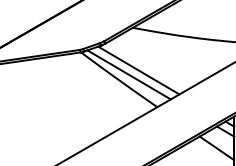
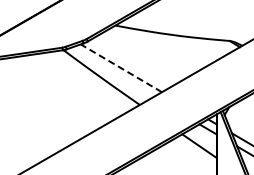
line: (137, 70) -> (120, 68), solid -> dashed
line: (128, 74) -> (111, 72), removed

